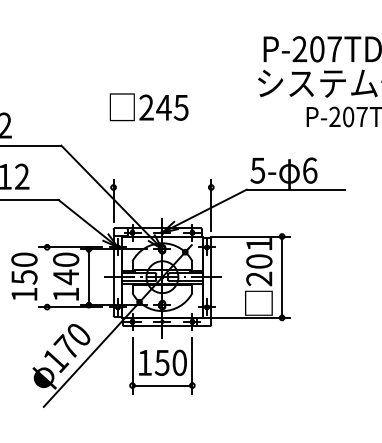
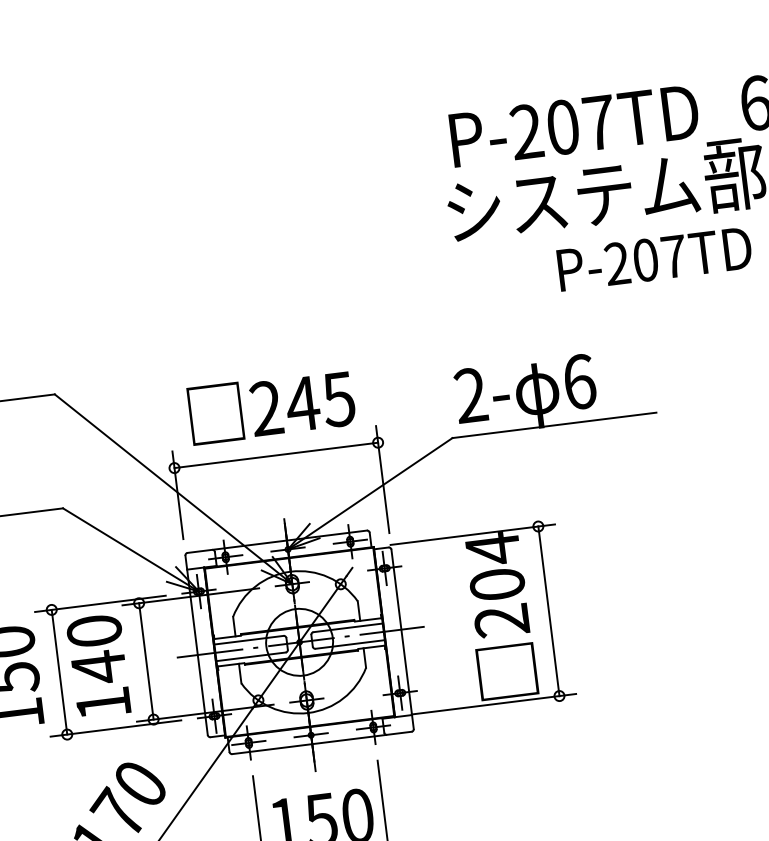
text: (148, 107) -> (270, 407), moved
text: (257, 170) -> (469, 395), 5- -> 2-
line: (162, 187) -> (276, 455), added
text: (259, 245) -> (493, 551), 201 -> 204
line: (47, 277) -> (60, 672), added

